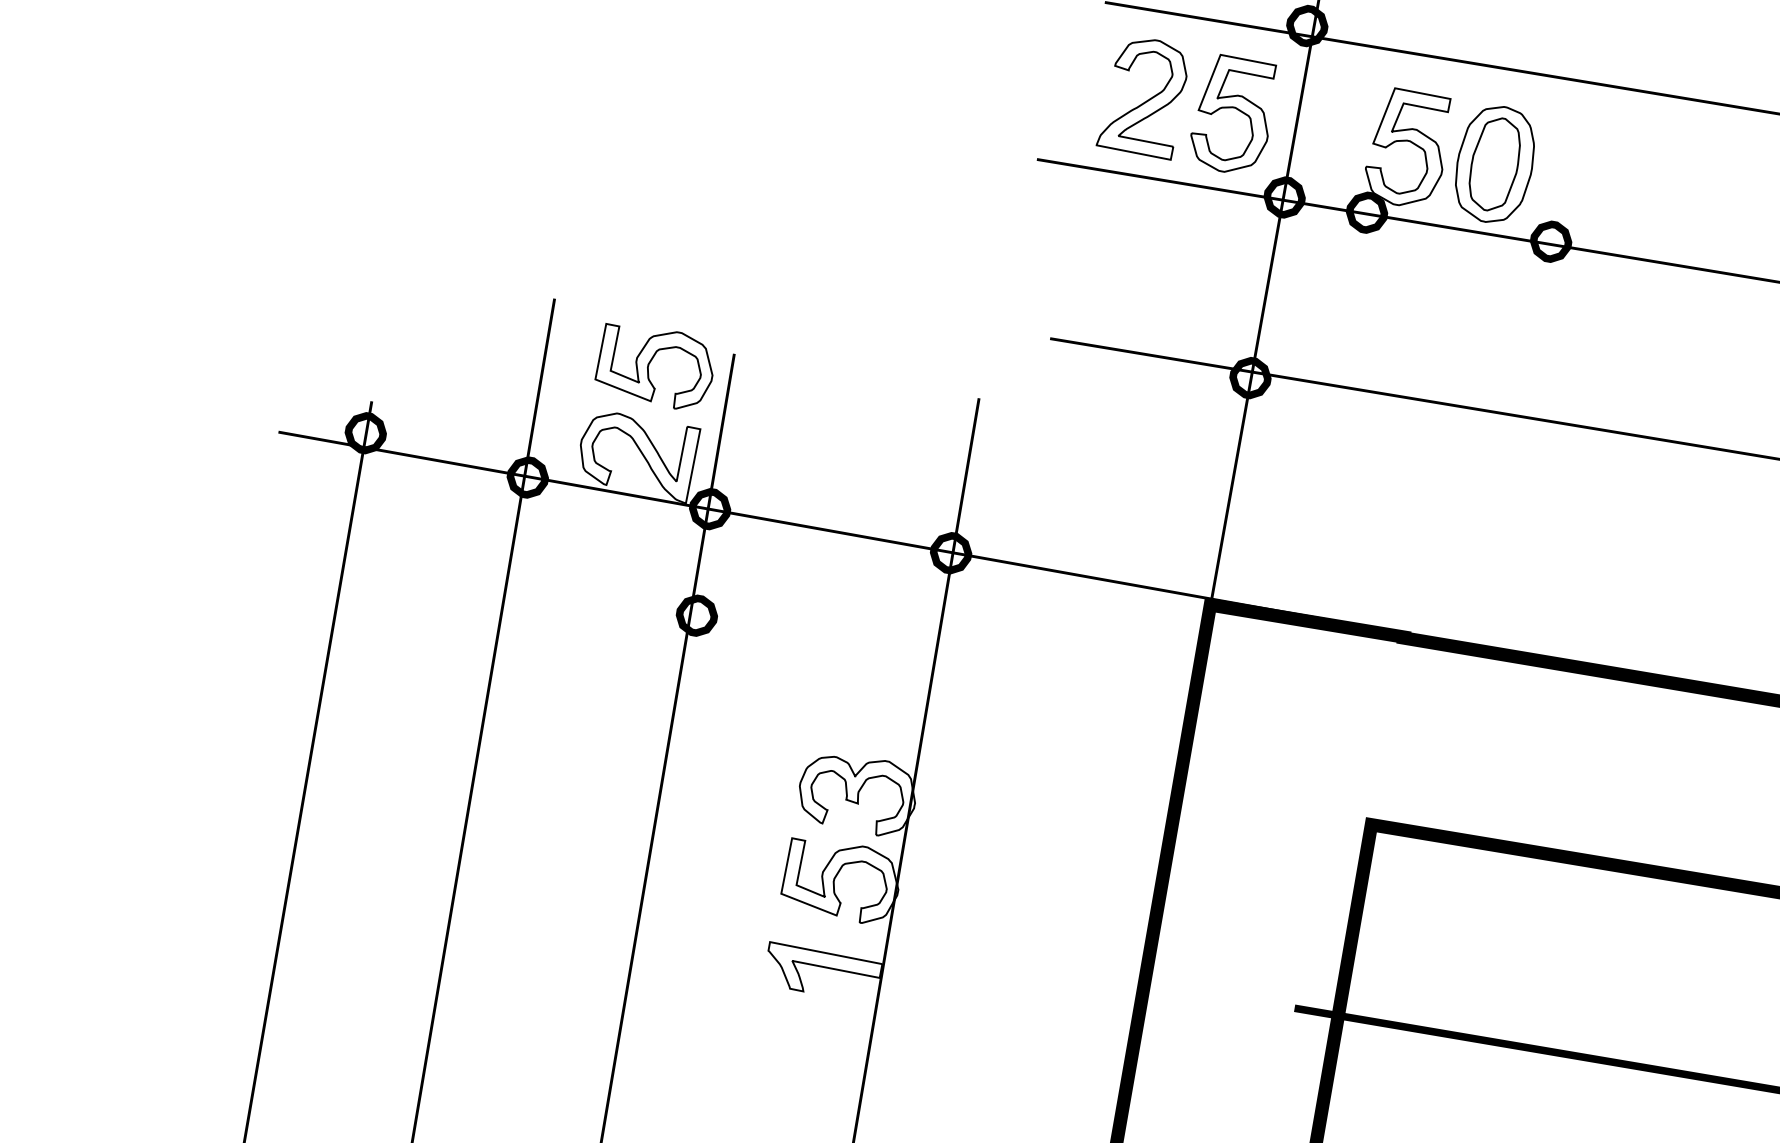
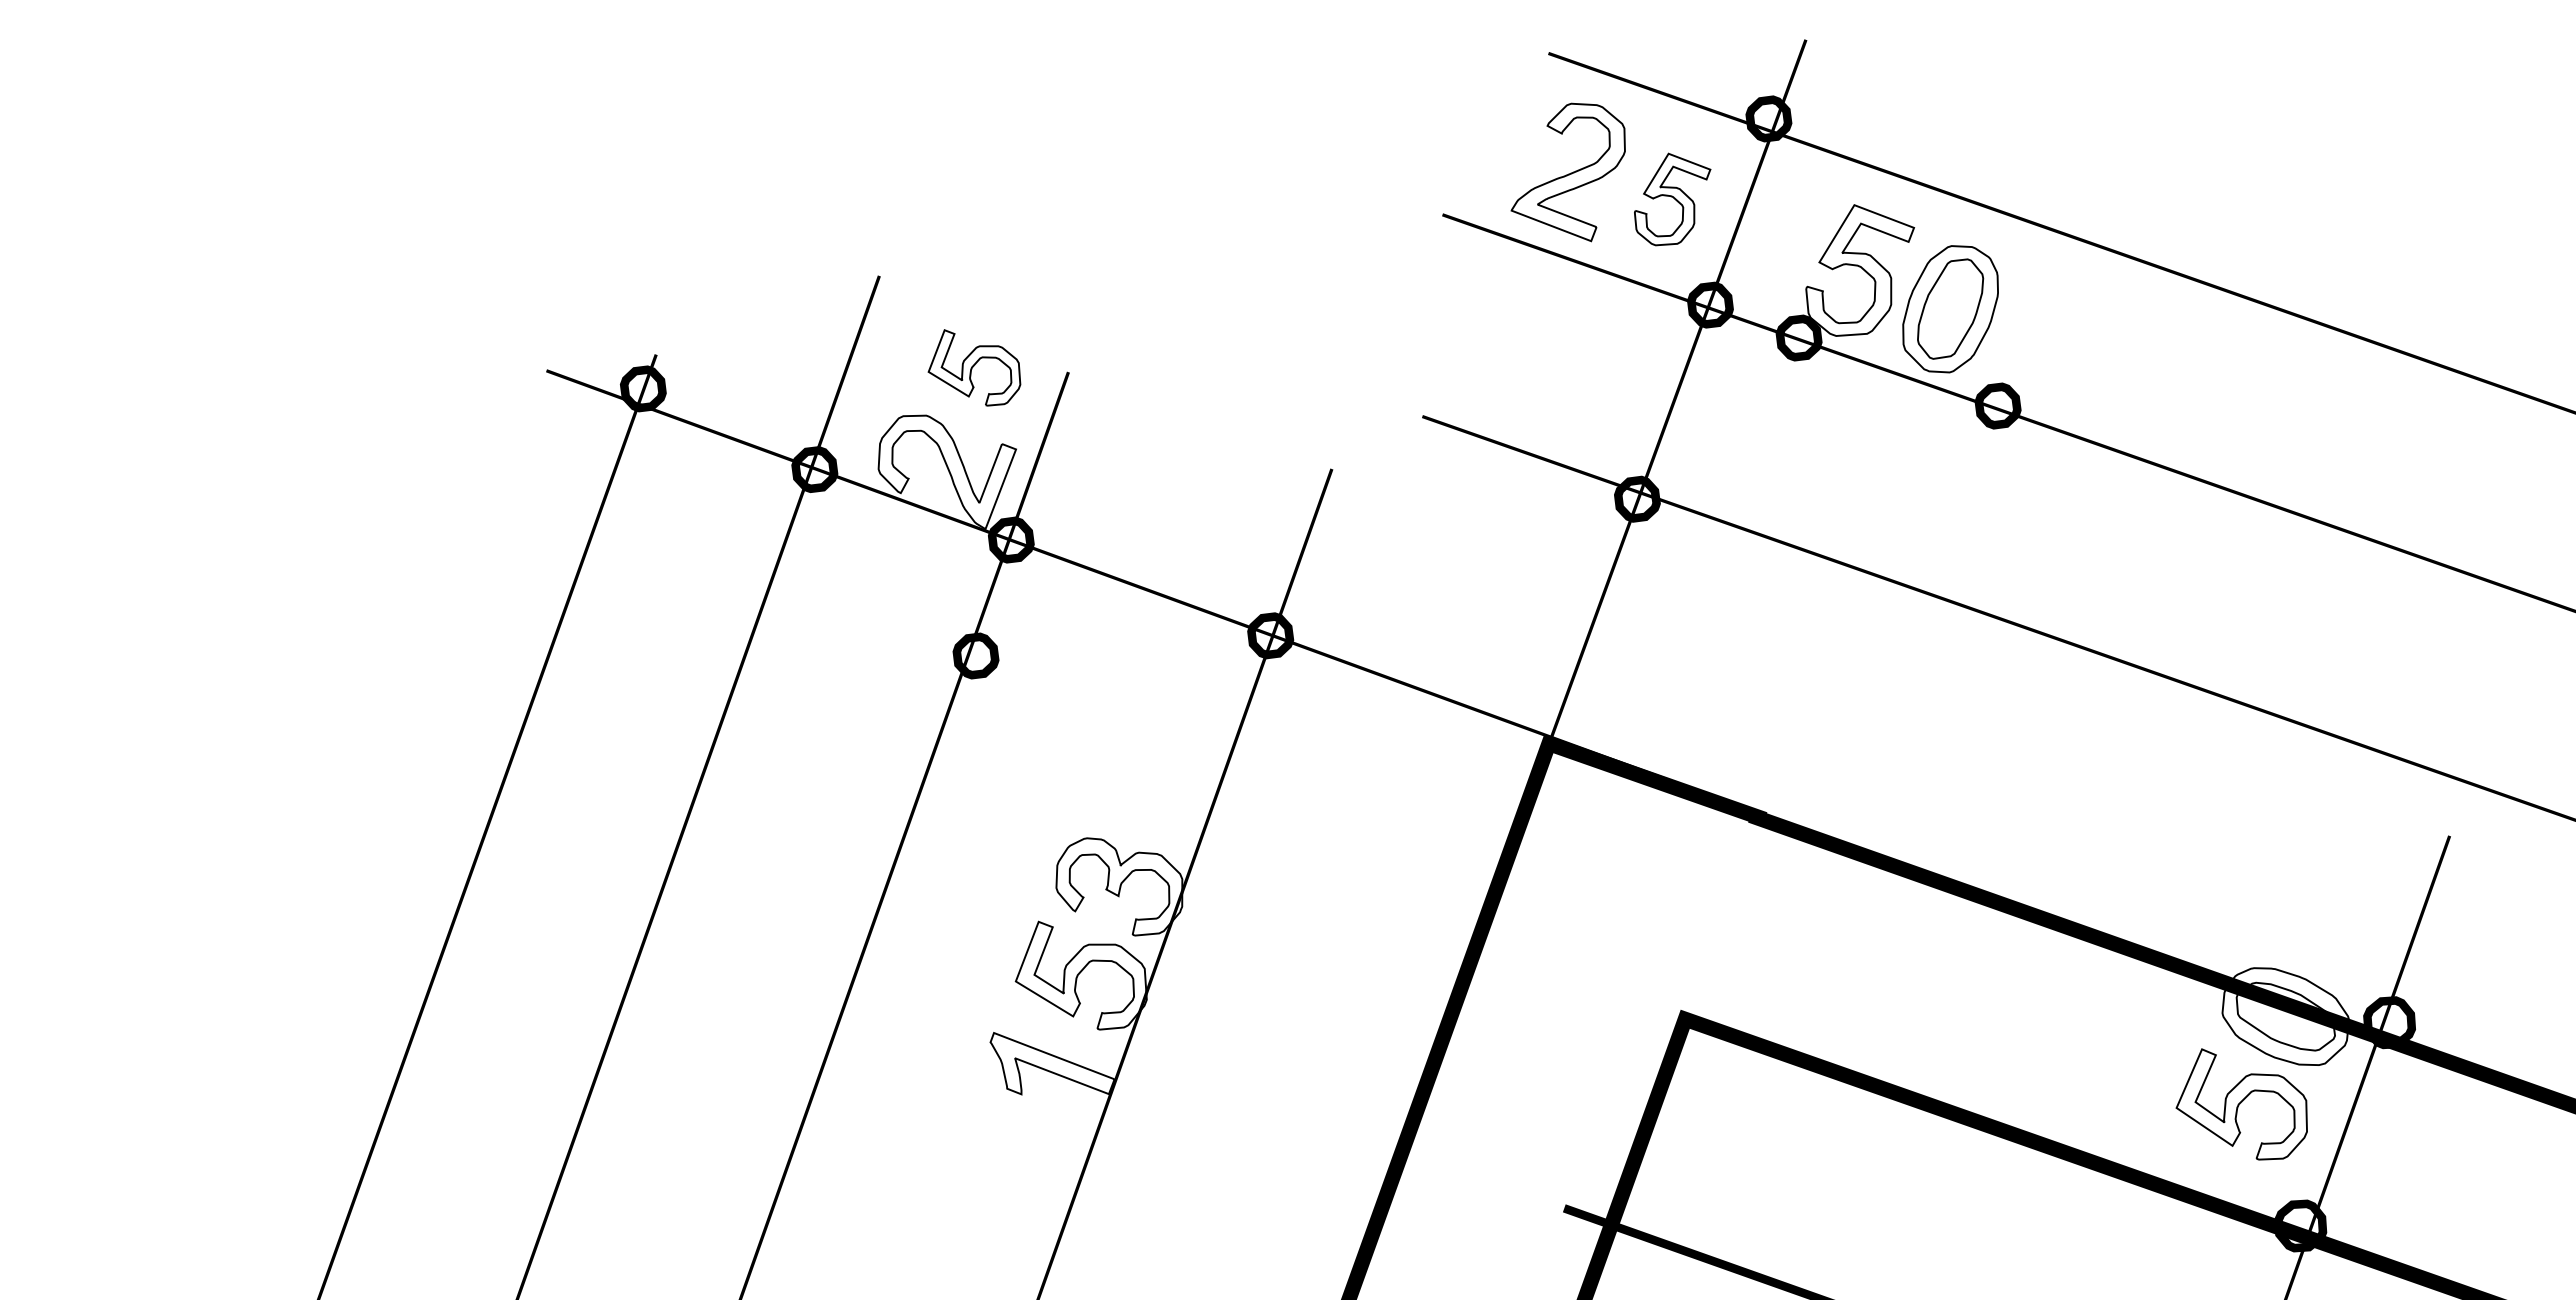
part: (1235, 111) -> (1672, 199), size x0.7
part: (651, 364) -> (974, 367), size x0.7

